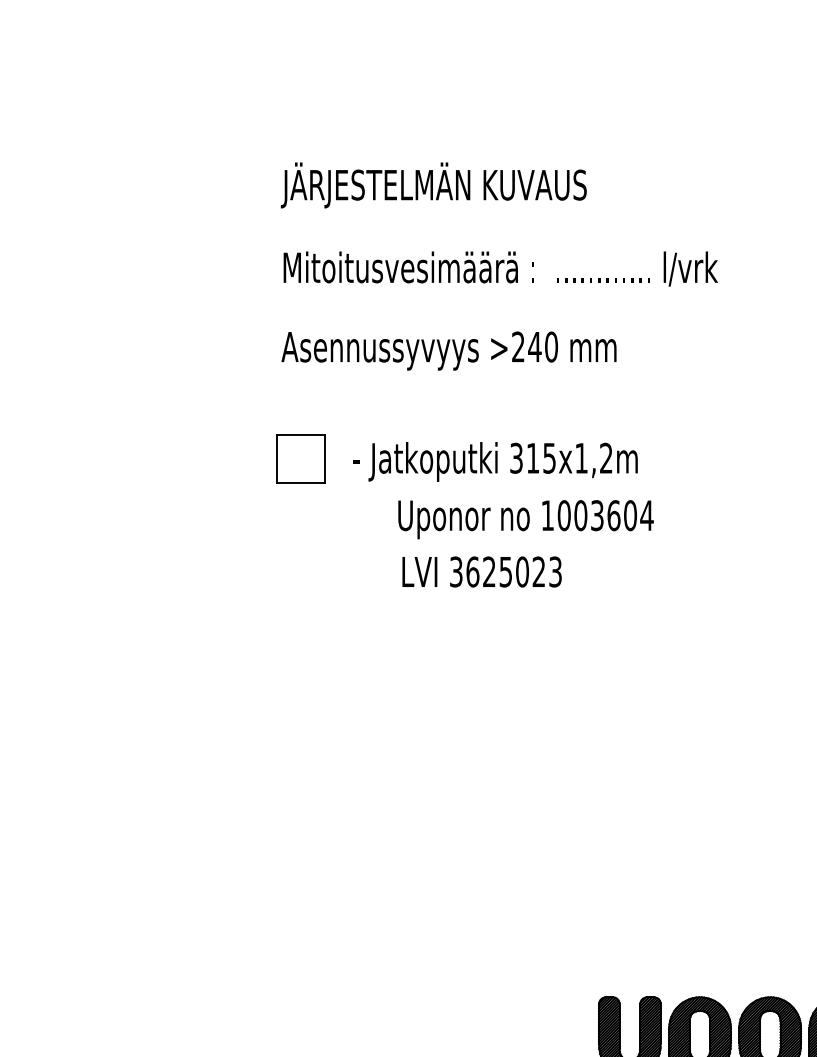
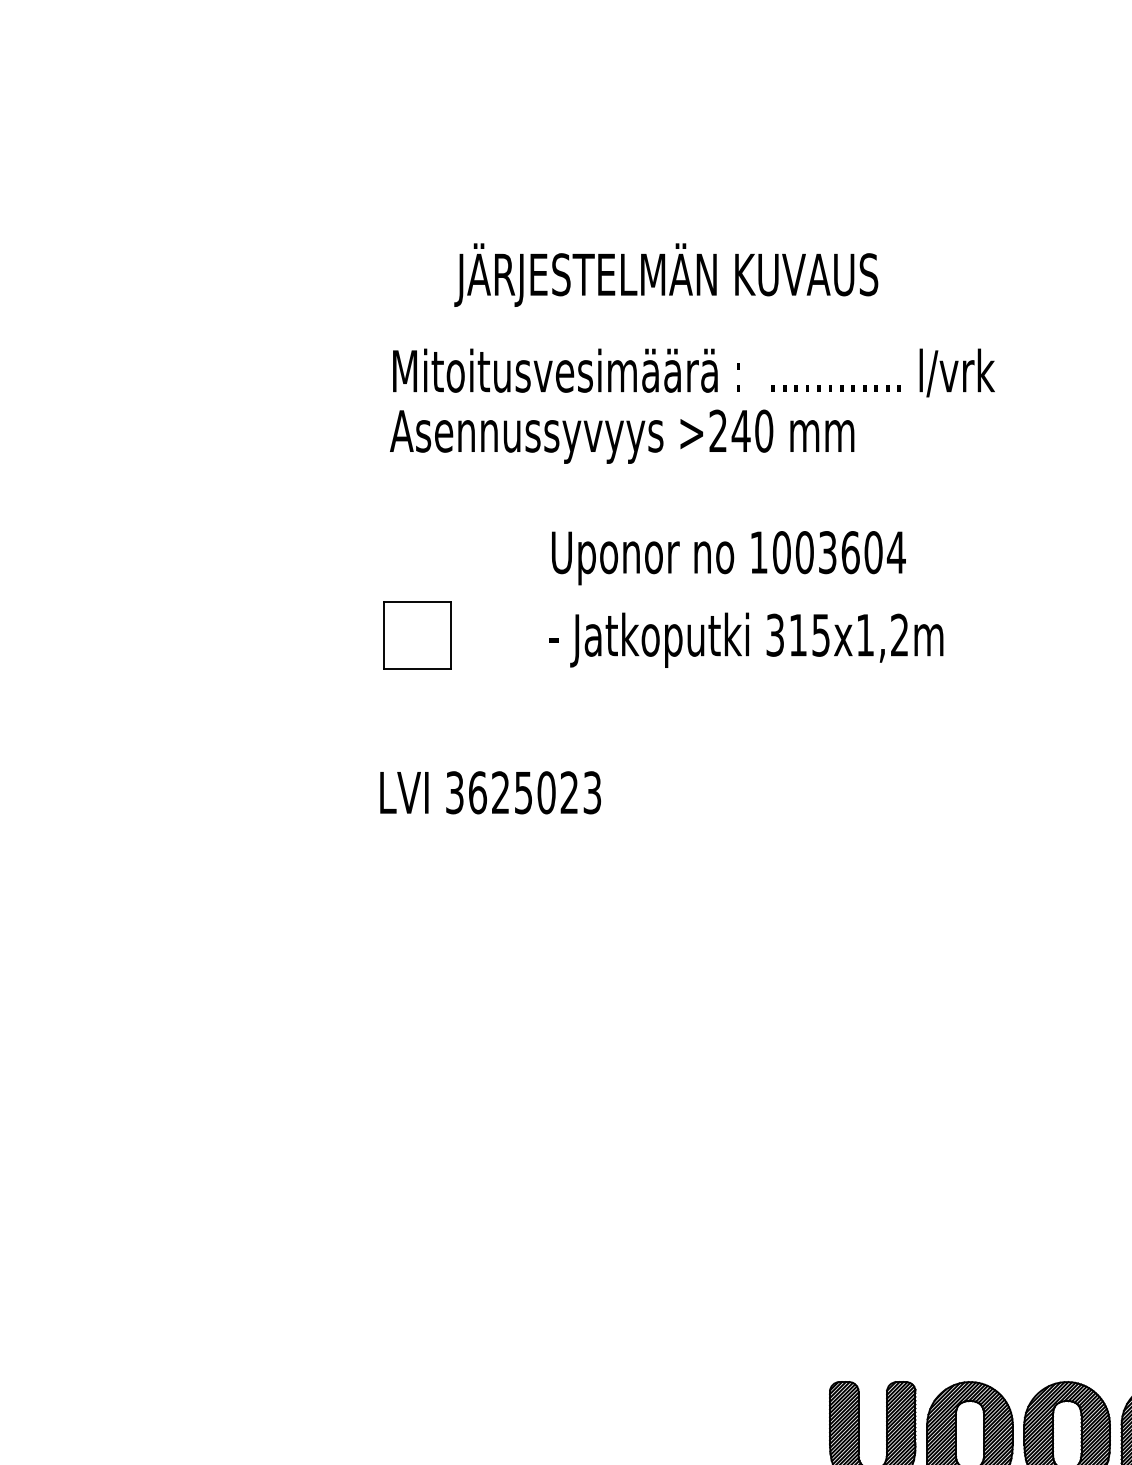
text: (433, 185) -> (665, 275), moved
text: (448, 350) -> (621, 435), moved
text: (495, 461) -> (746, 639), moved
text: (525, 519) -> (728, 557), moved
text: (481, 571) -> (489, 792), moved

